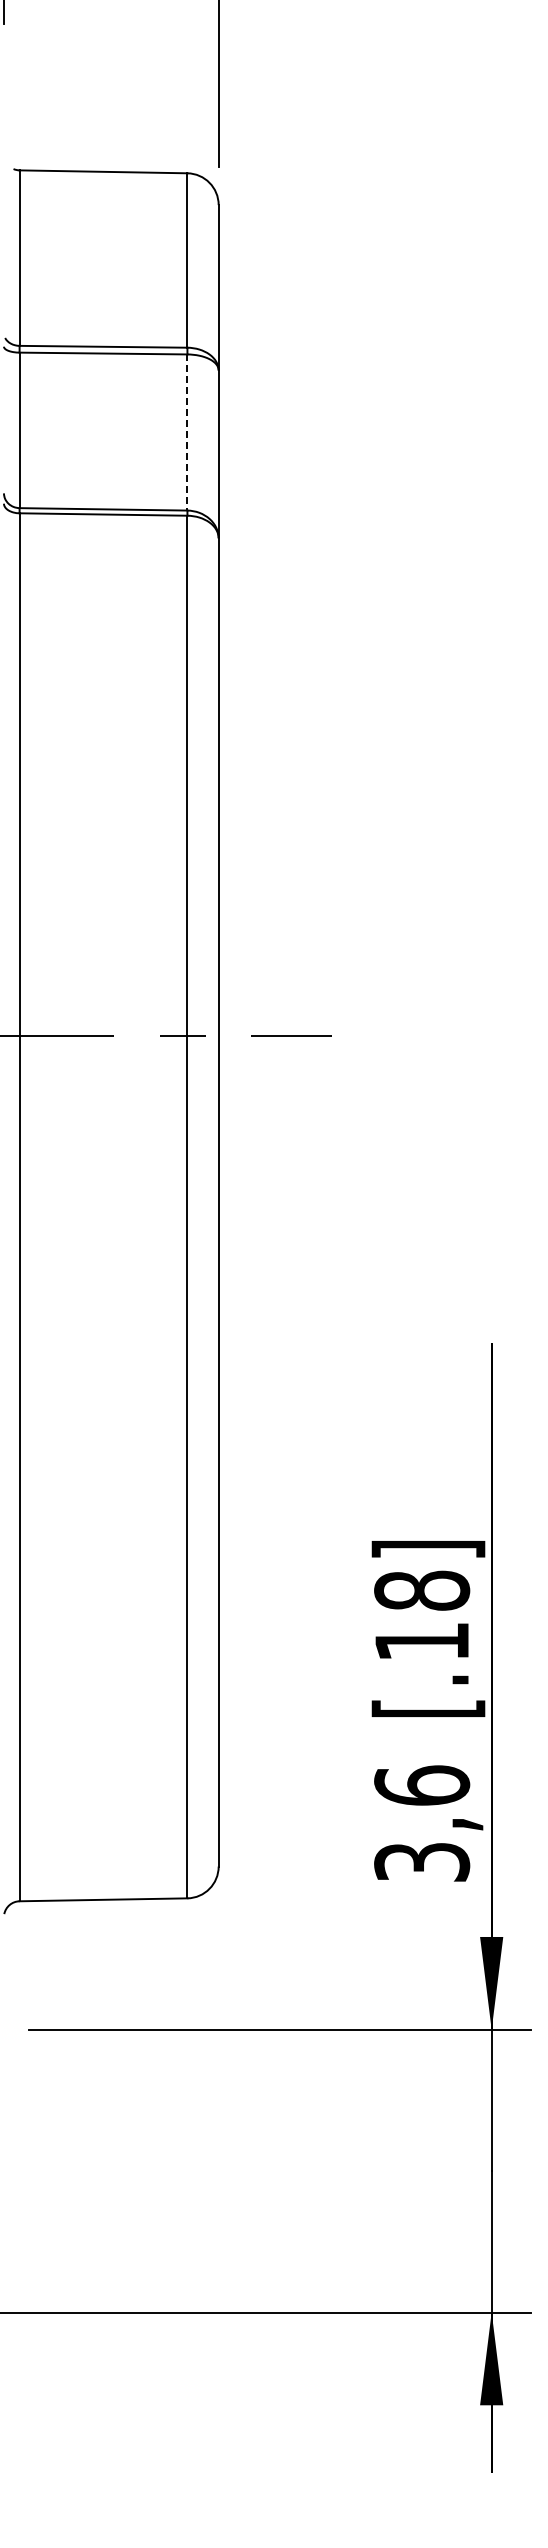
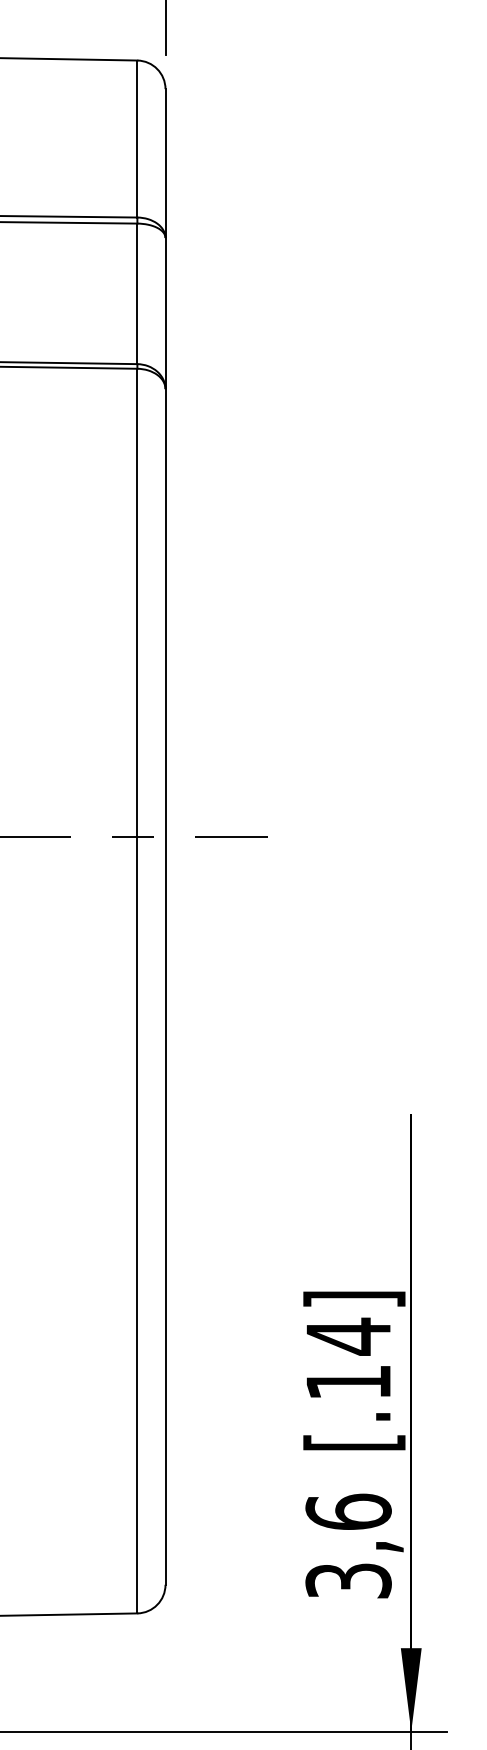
line: (187, 433) -> (137, 294), dashed -> solid
text: (422, 1590) -> (348, 1336), [.18] -> [.14]

